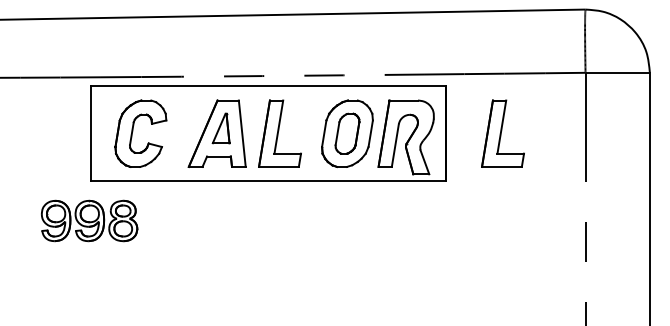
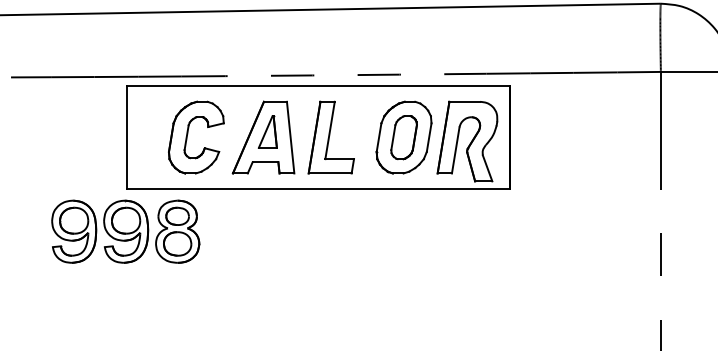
part: (133, 131) -> (188, 135), moved
part: (502, 133) -> (571, 137), removed
part: (89, 220) -> (125, 231), size x1.43

